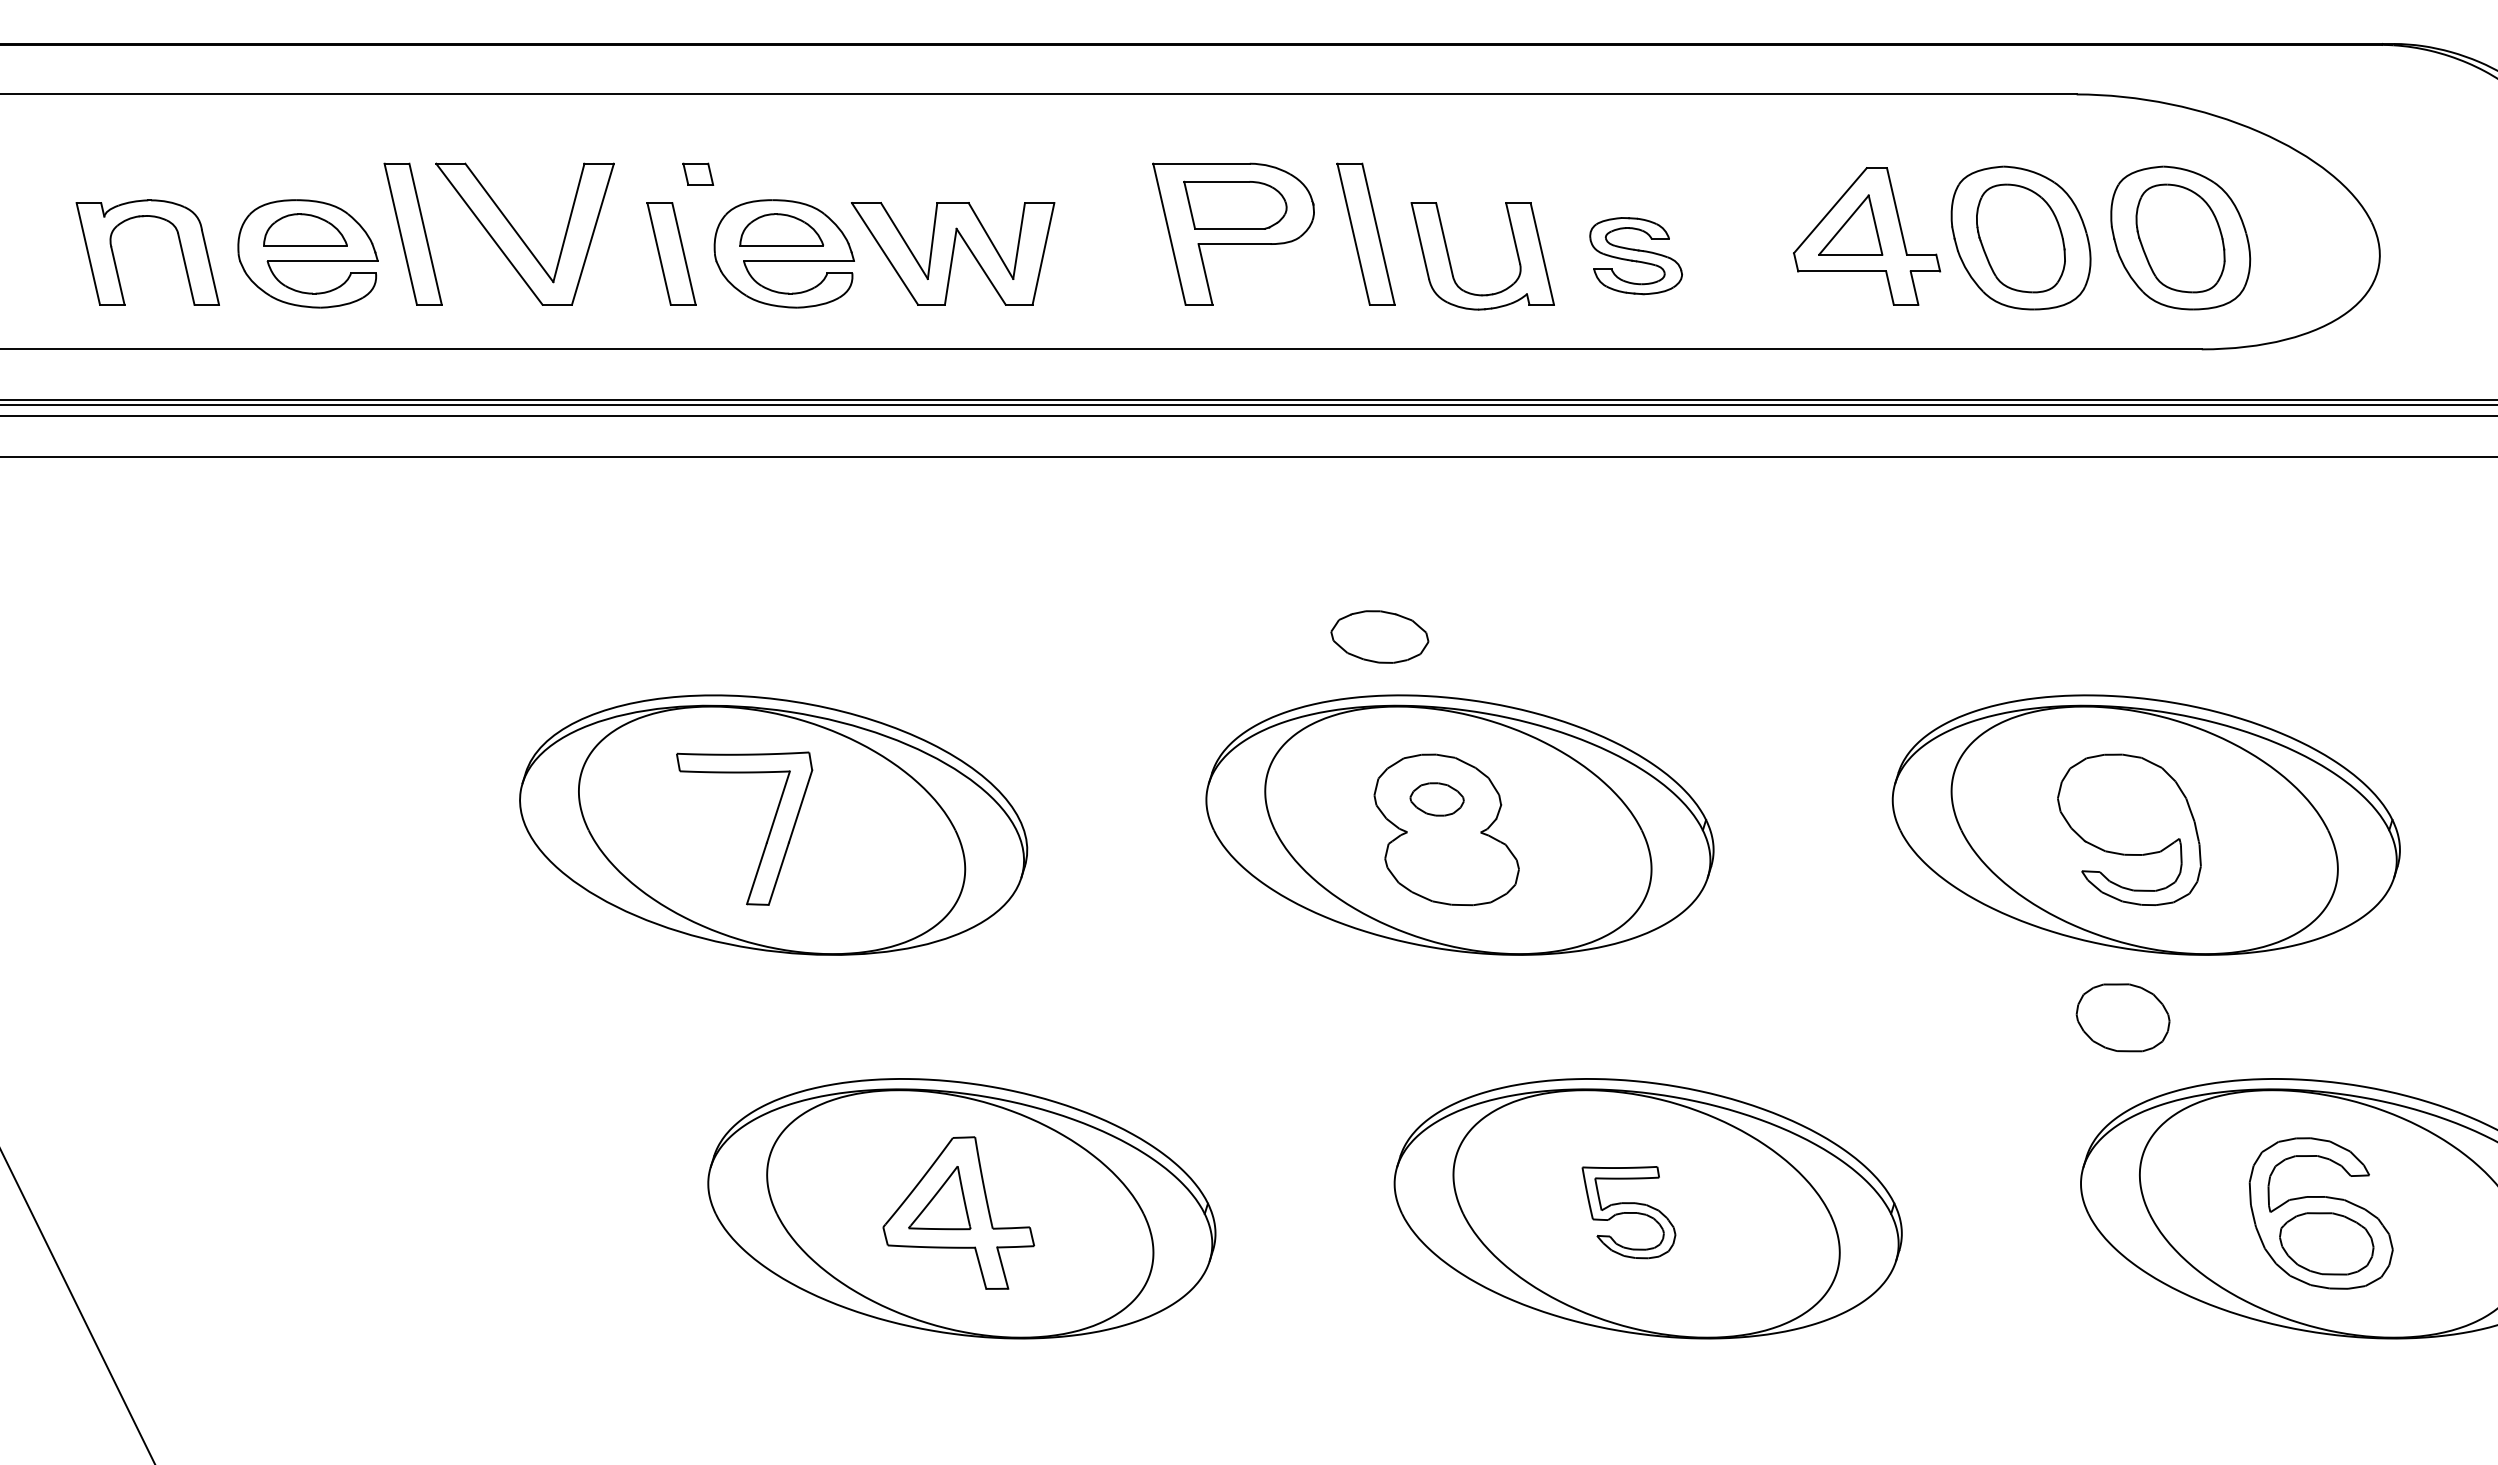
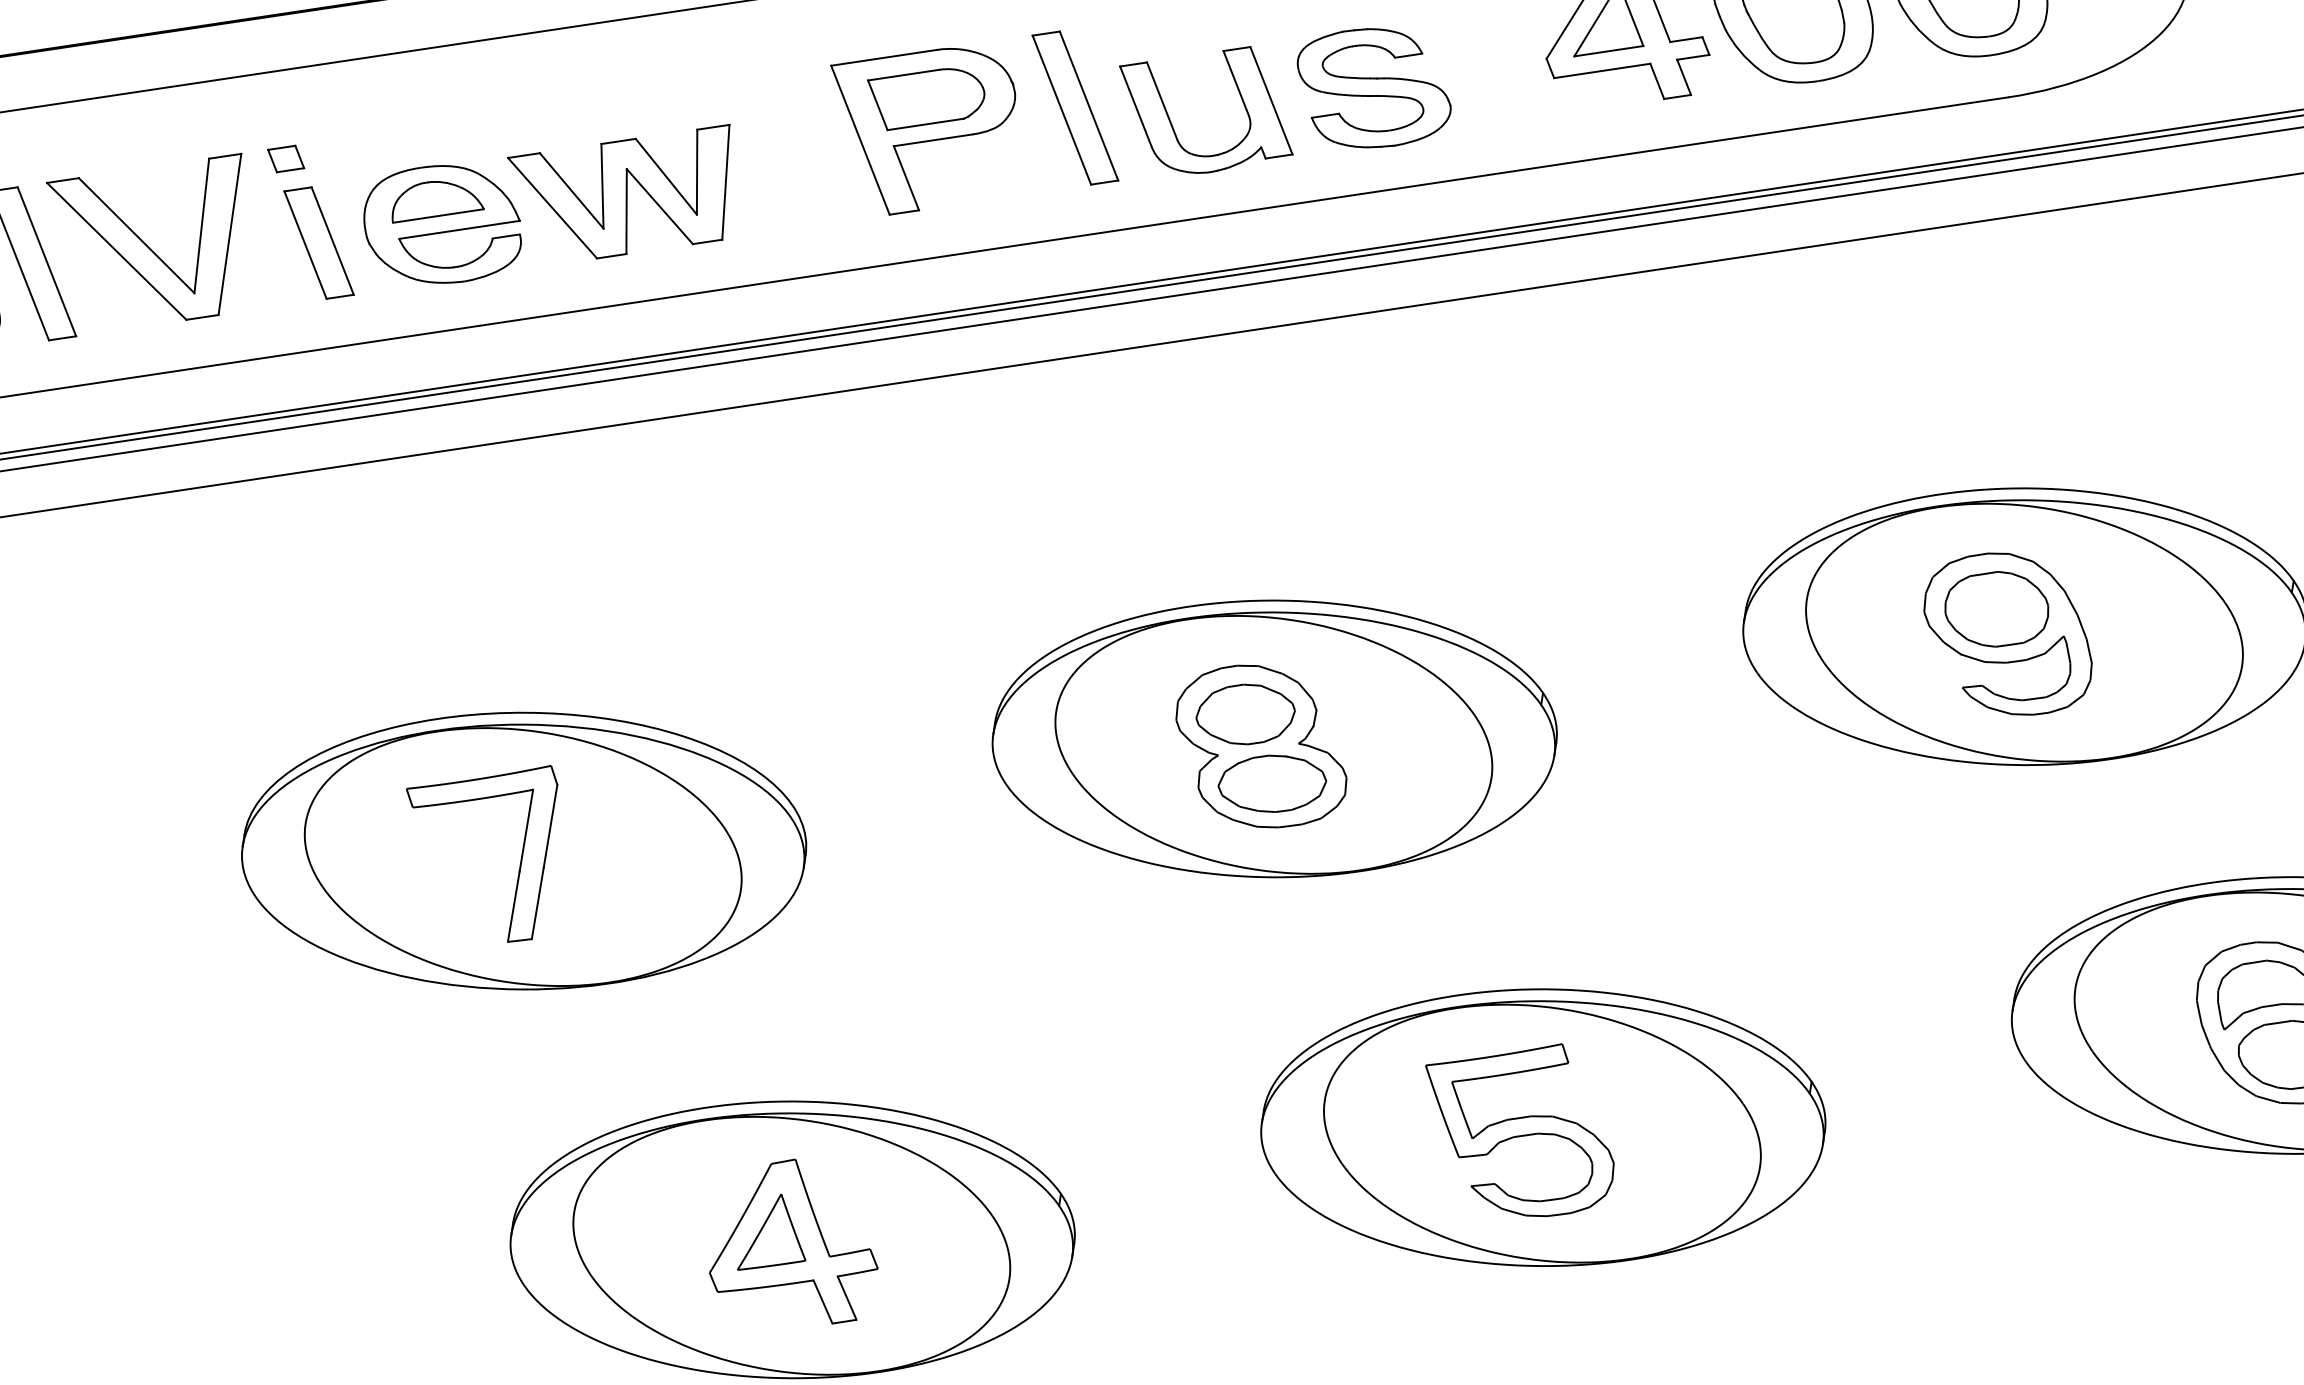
part: (698, 173) -> (286, 158), moved
part: (1635, 255) -> (1373, 87), size x1.43
part: (1379, 636) -> (1271, 783), moved
part: (1436, 799) -> (1244, 714), size x1.67
part: (2122, 1017) -> (1996, 609), moved
part: (1628, 1212) -> (1522, 1135), size x1.67

